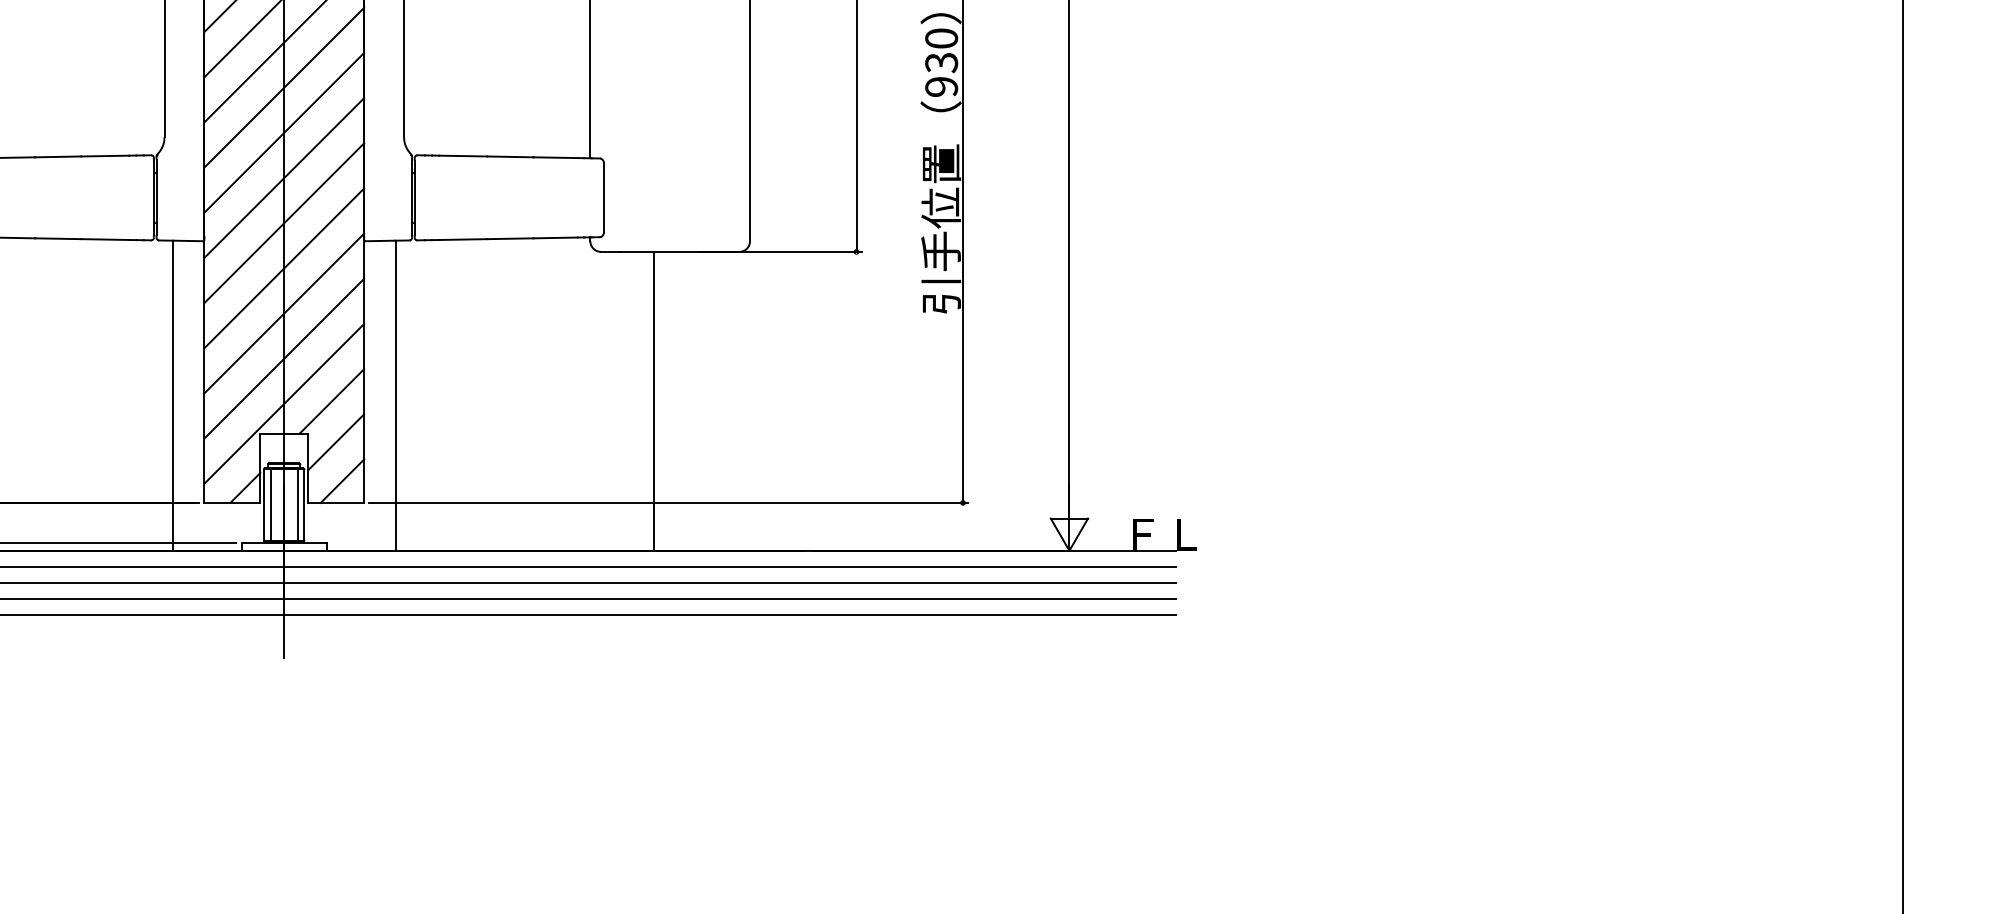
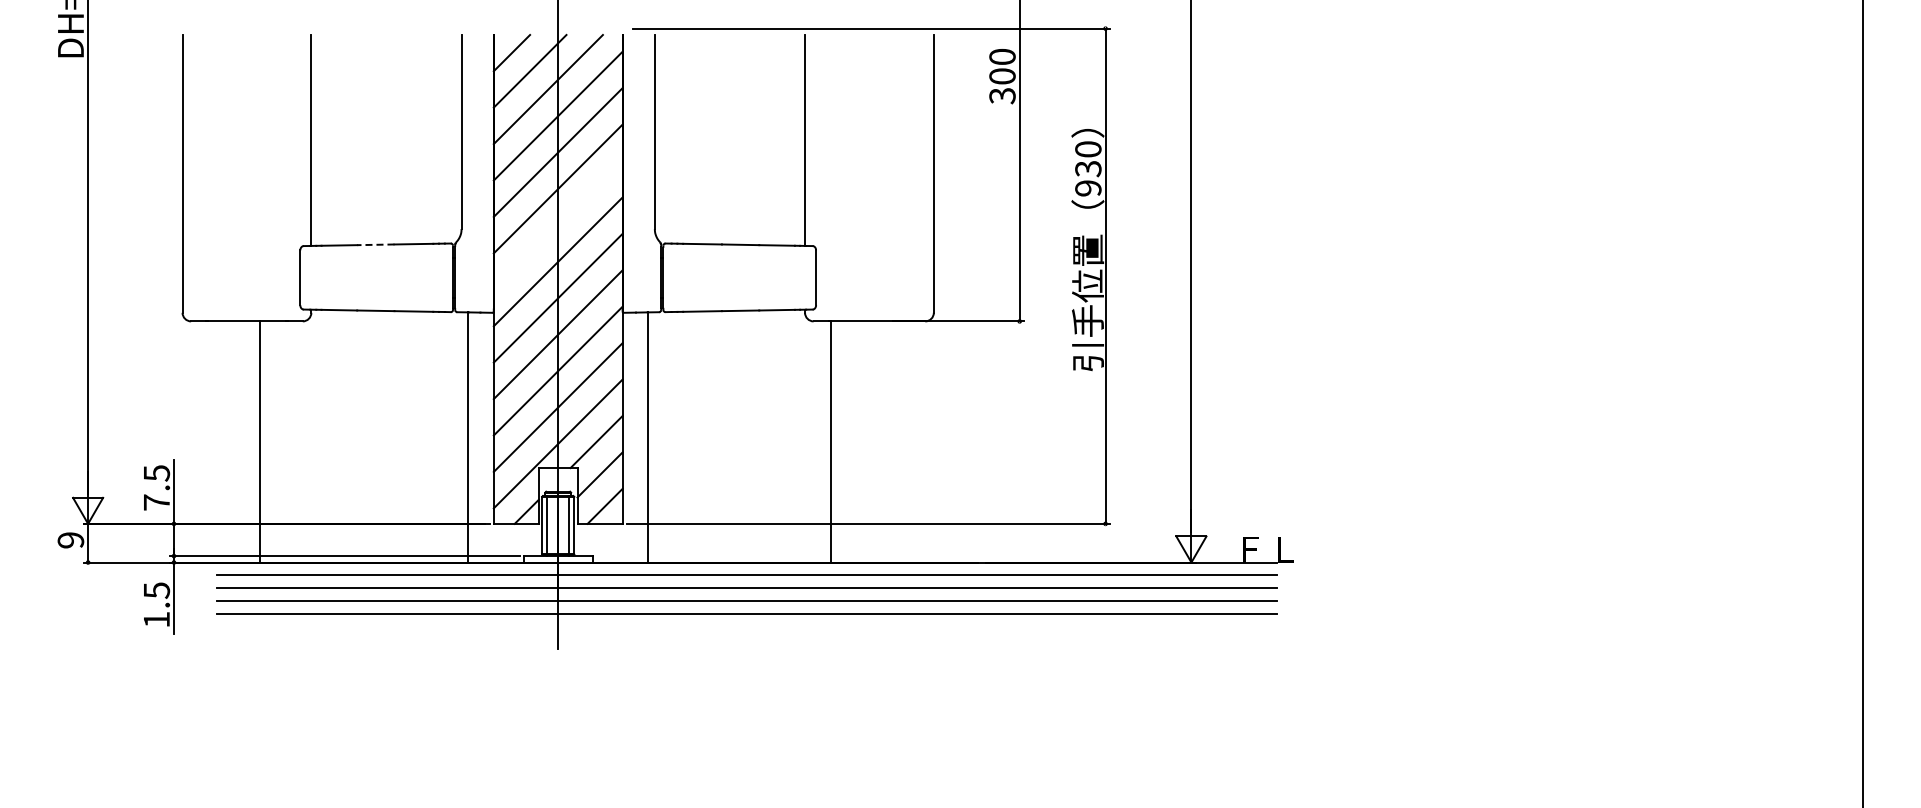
line: (283, 132) -> (557, 225), removed
line: (57, 156) -> (375, 244), solid -> dashed
line: (654, 400) -> (830, 441), moved

